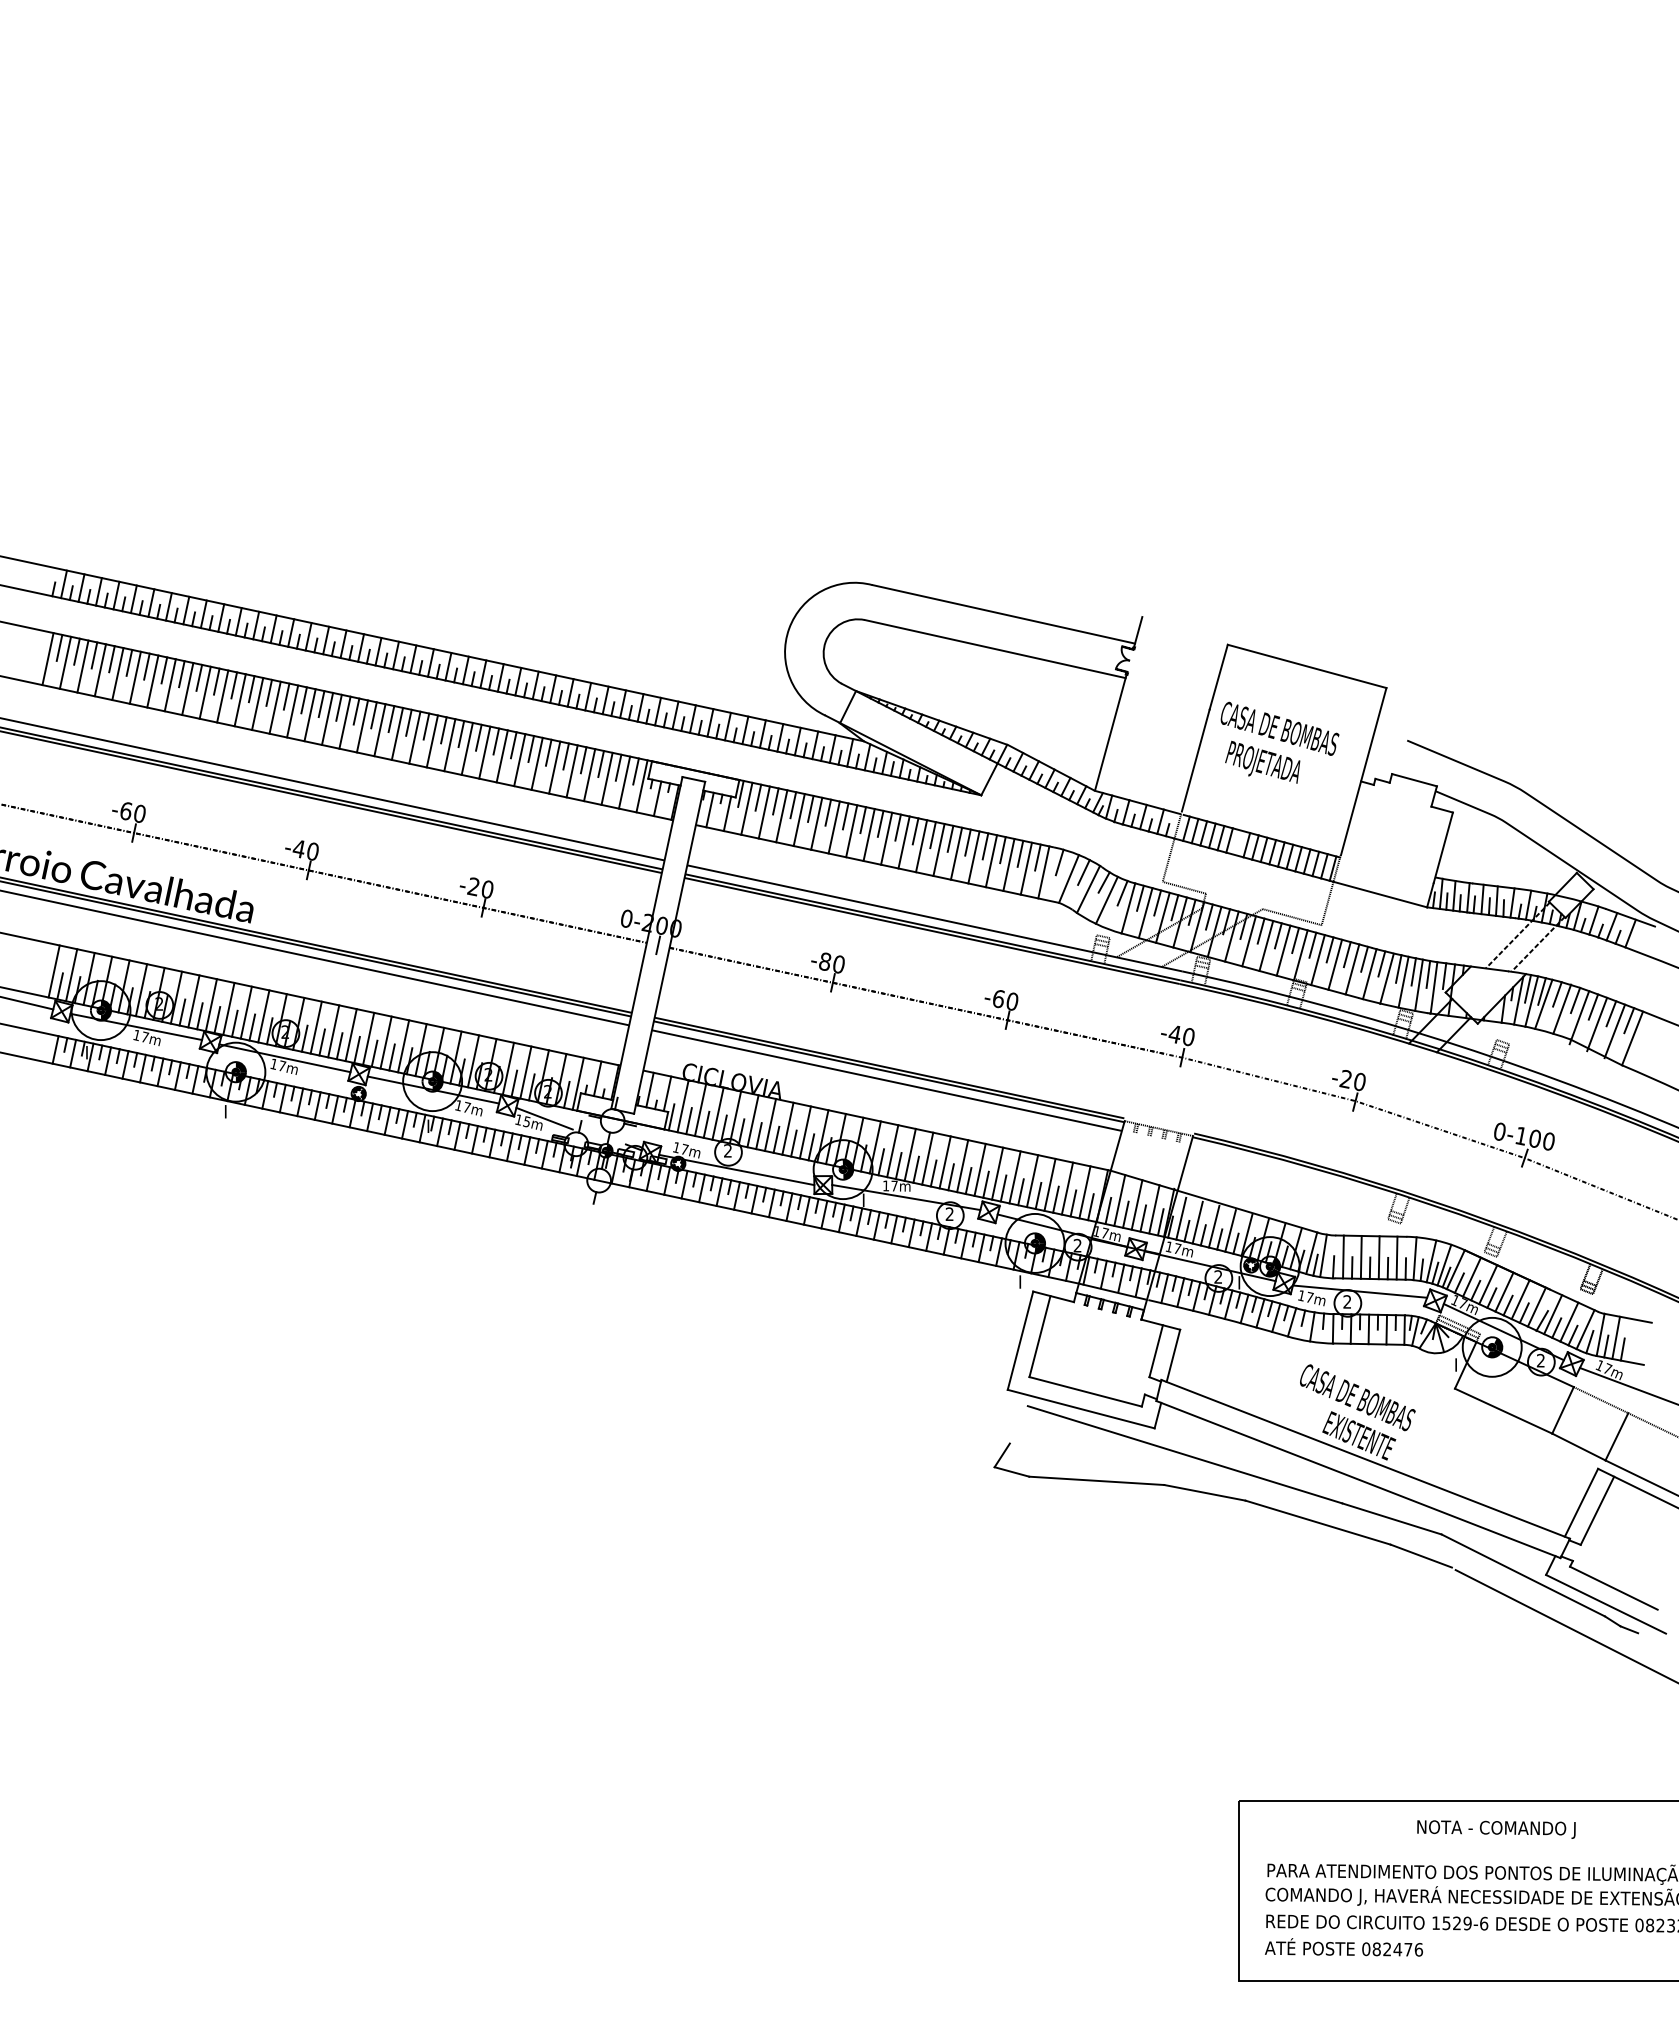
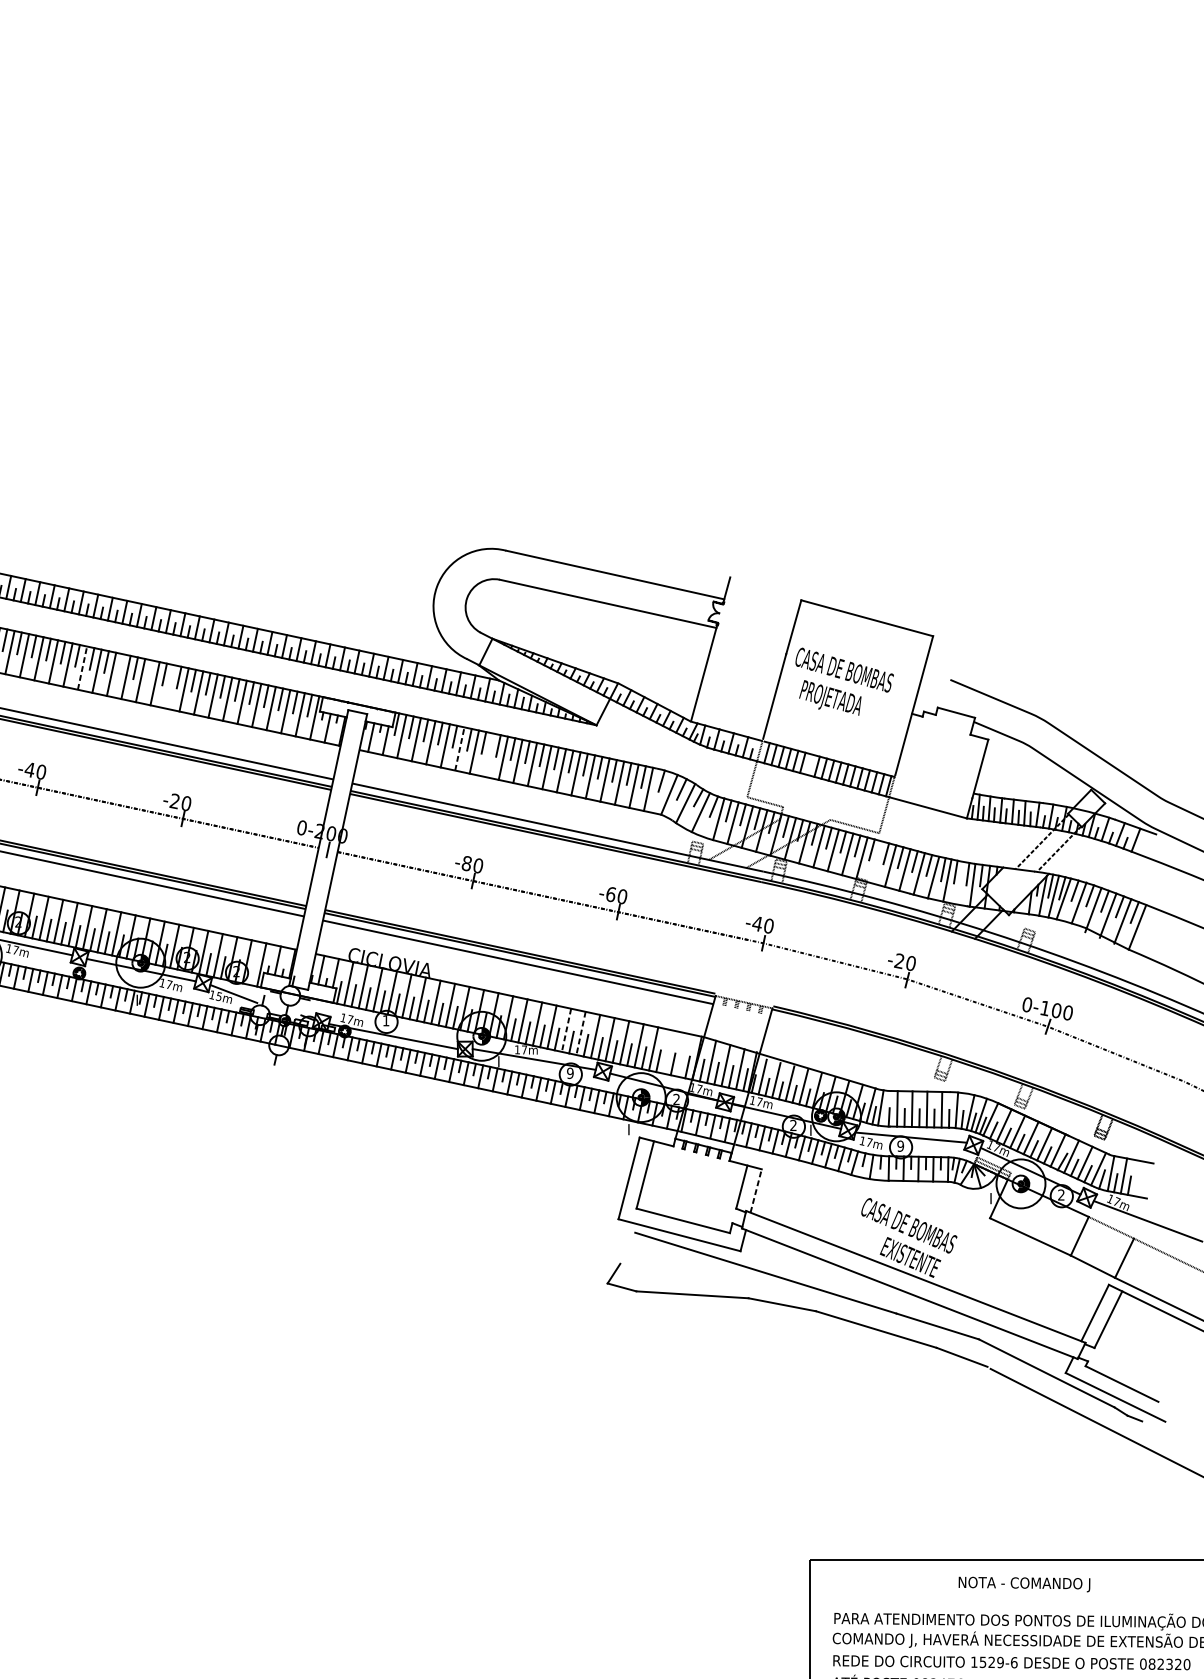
line: (408, 722) -> (120, 664), removed
line: (362, 726) -> (82, 668), solid -> dashed
line: (443, 730) -> (149, 671), removed
line: (466, 748) -> (168, 686), removed
line: (816, 823) -> (459, 748), solid -> dashed
line: (851, 831) -> (488, 755), removed
line: (1317, 960) -> (875, 862), removed
line: (1418, 984) -> (959, 882), removed
line: (566, 1094) -> (251, 973), removed
text: (727, 1150) -> (385, 1020), 2 -> 1
line: (945, 1162) -> (566, 1030), solid -> dashed
line: (962, 1166) -> (580, 1033), solid -> dashed
line: (1067, 1188) -> (668, 1051), removed
line: (1084, 1192) -> (682, 1055), removed
text: (949, 1214) -> (570, 1073), 2 -> 9
text: (1347, 1301) -> (900, 1145), 2 -> 9
line: (1173, 1355) -> (756, 1190), solid -> dashed

